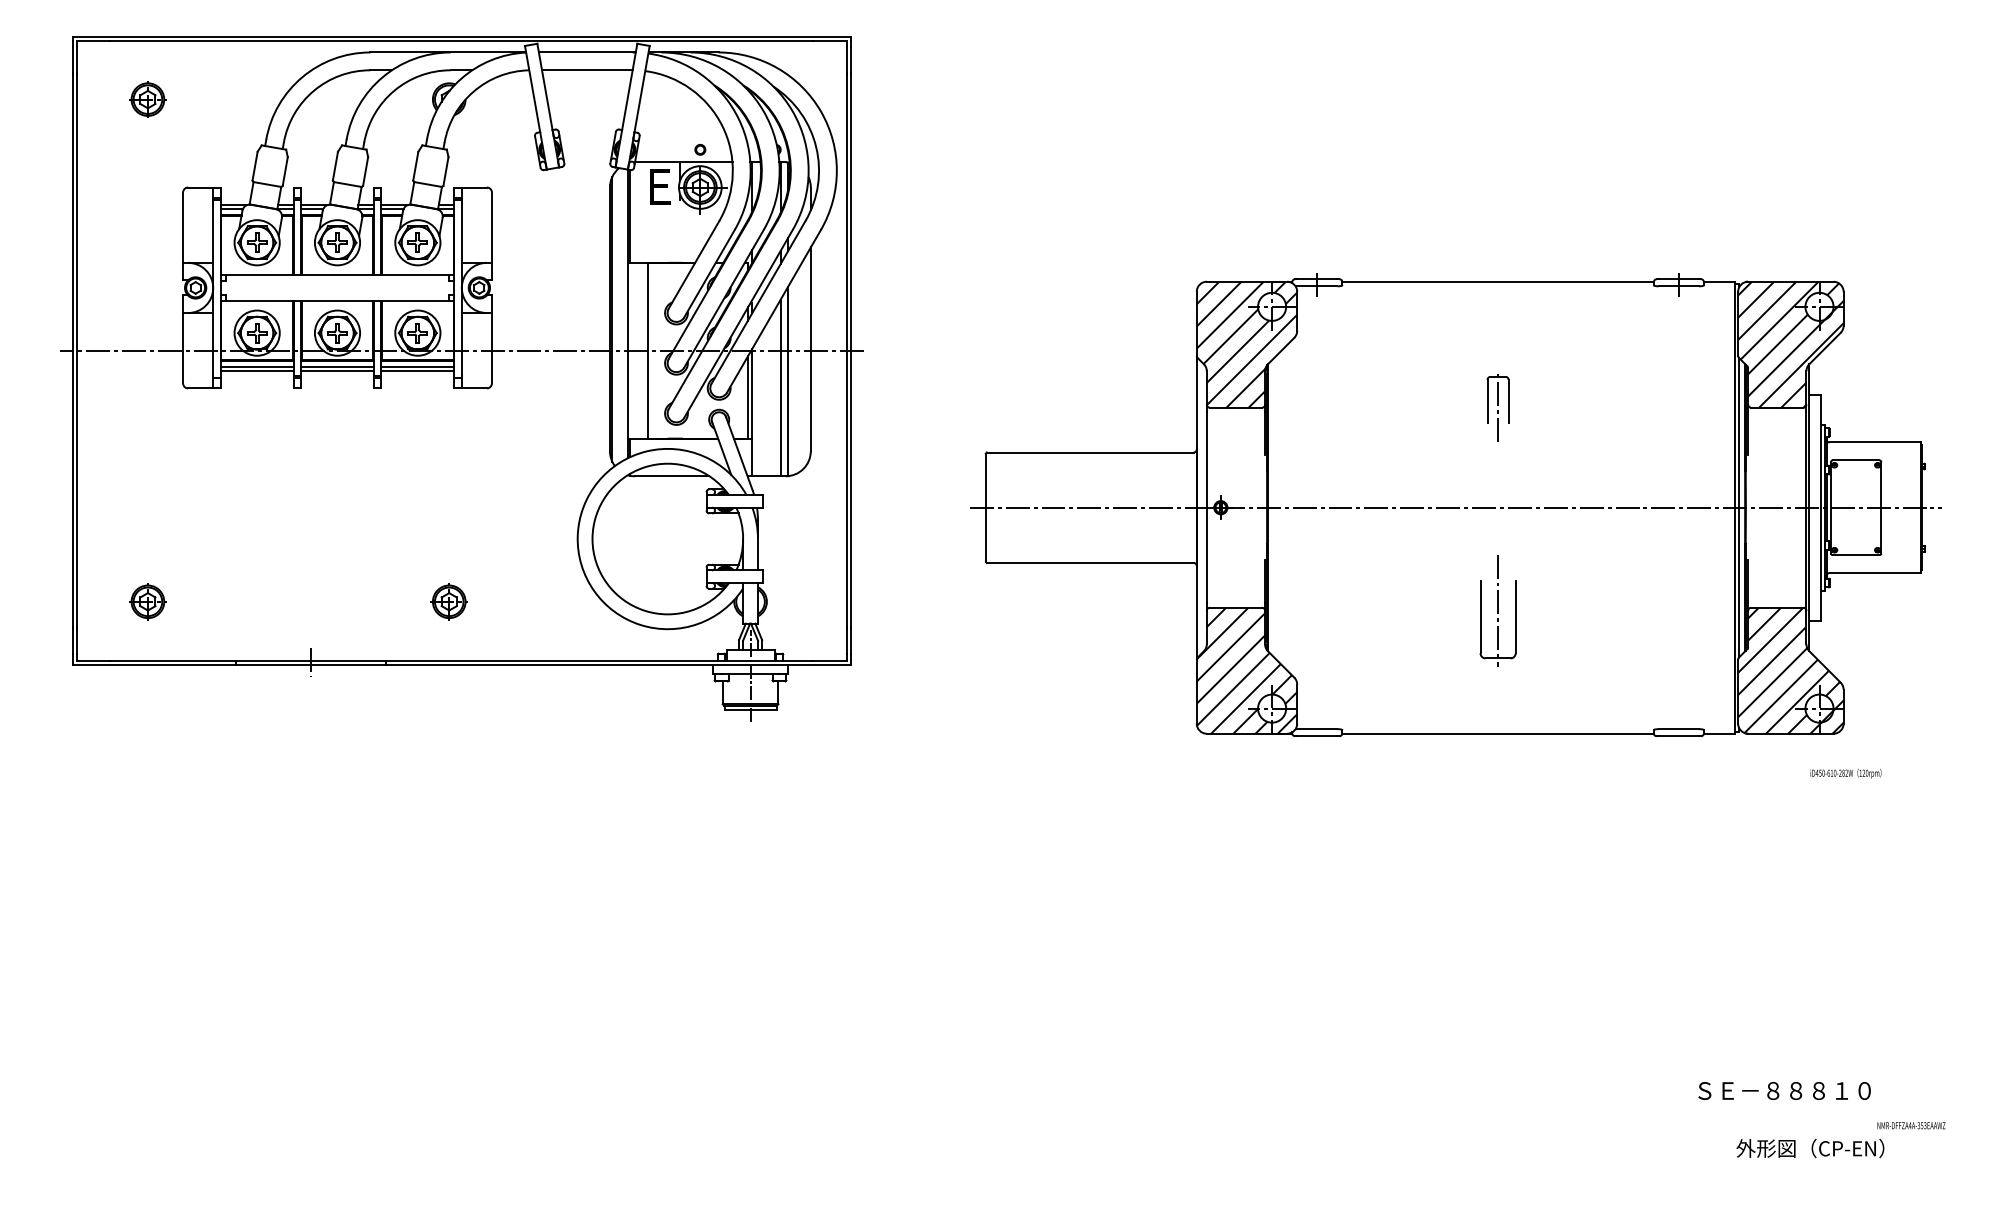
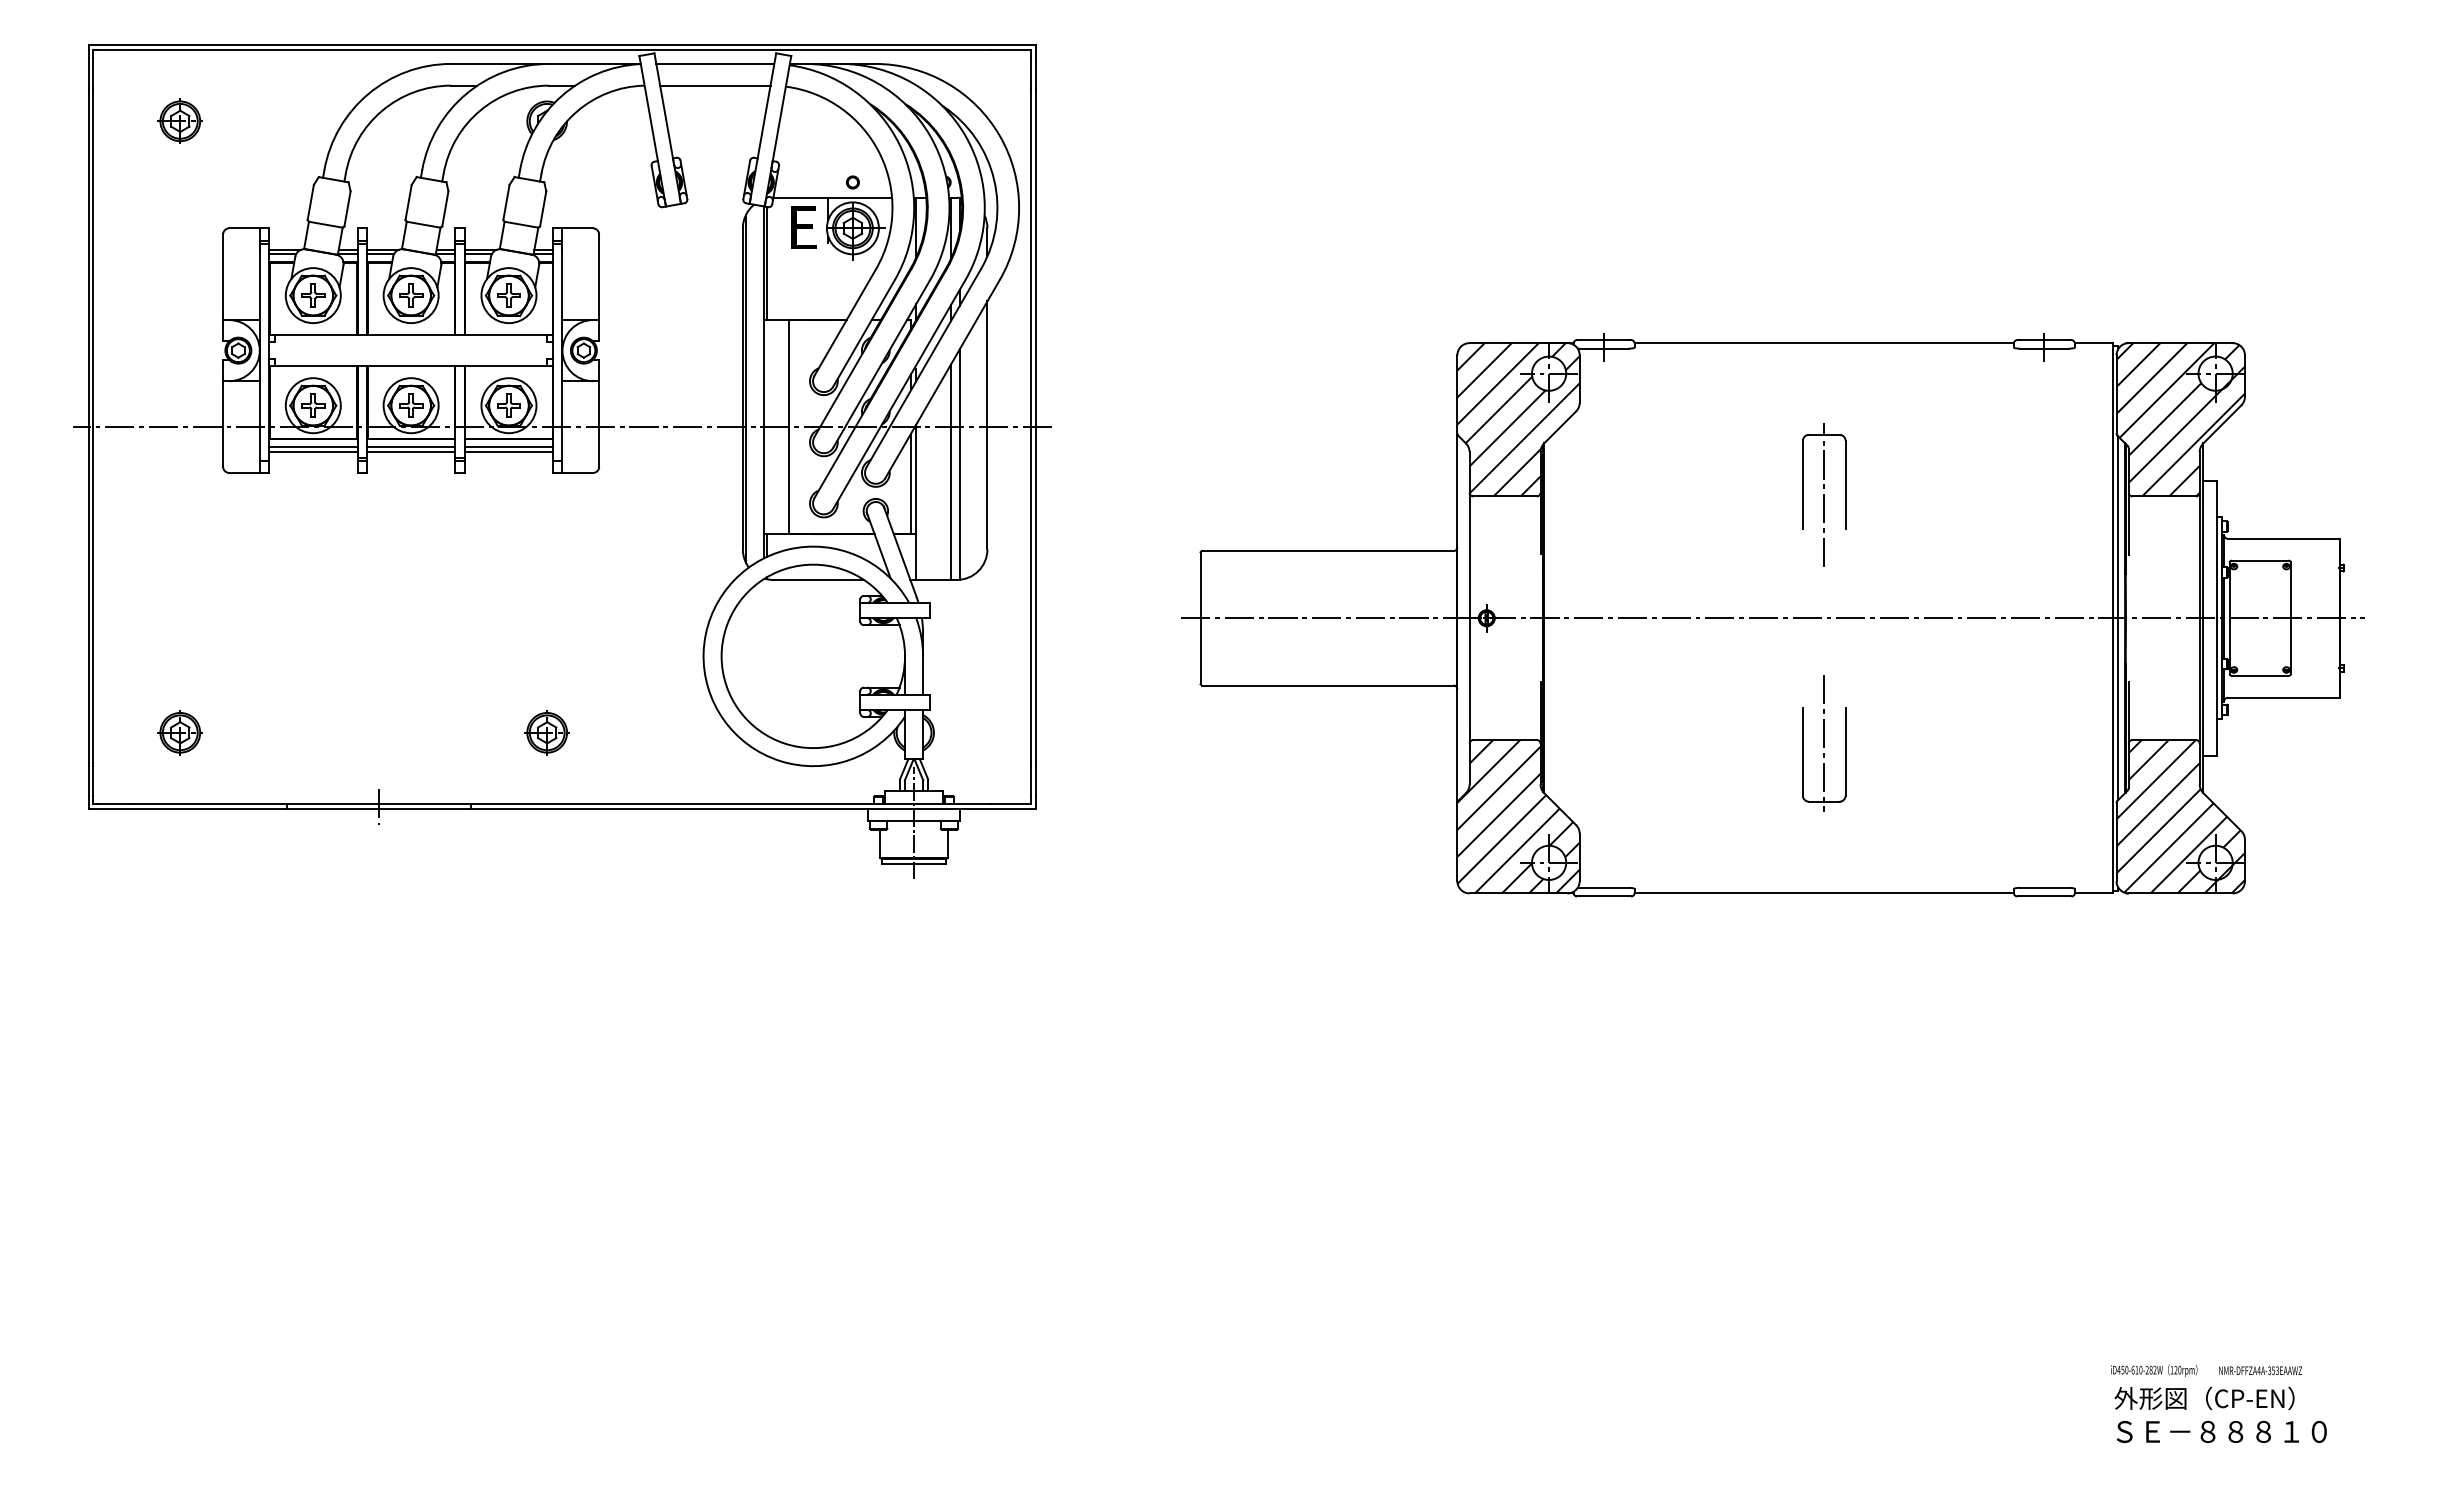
part: (1497, 406) -> (1823, 495), size x1.67
text: (1845, 773) -> (2153, 1370), moved
text: (1784, 1091) -> (2221, 1432), moved
text: (1911, 1125) -> (2260, 1370), moved

